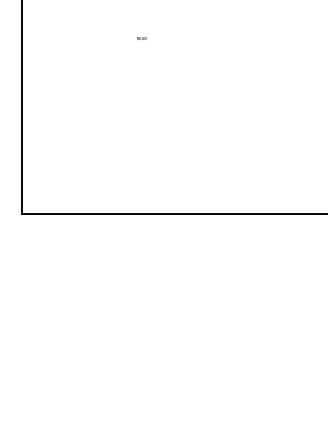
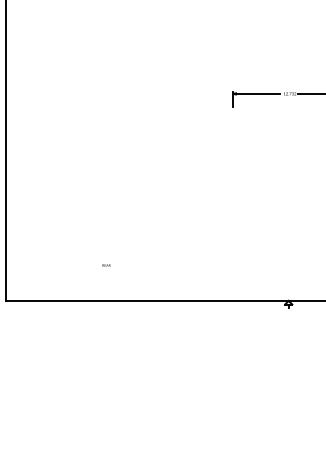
text: (141, 38) -> (106, 265), moved

